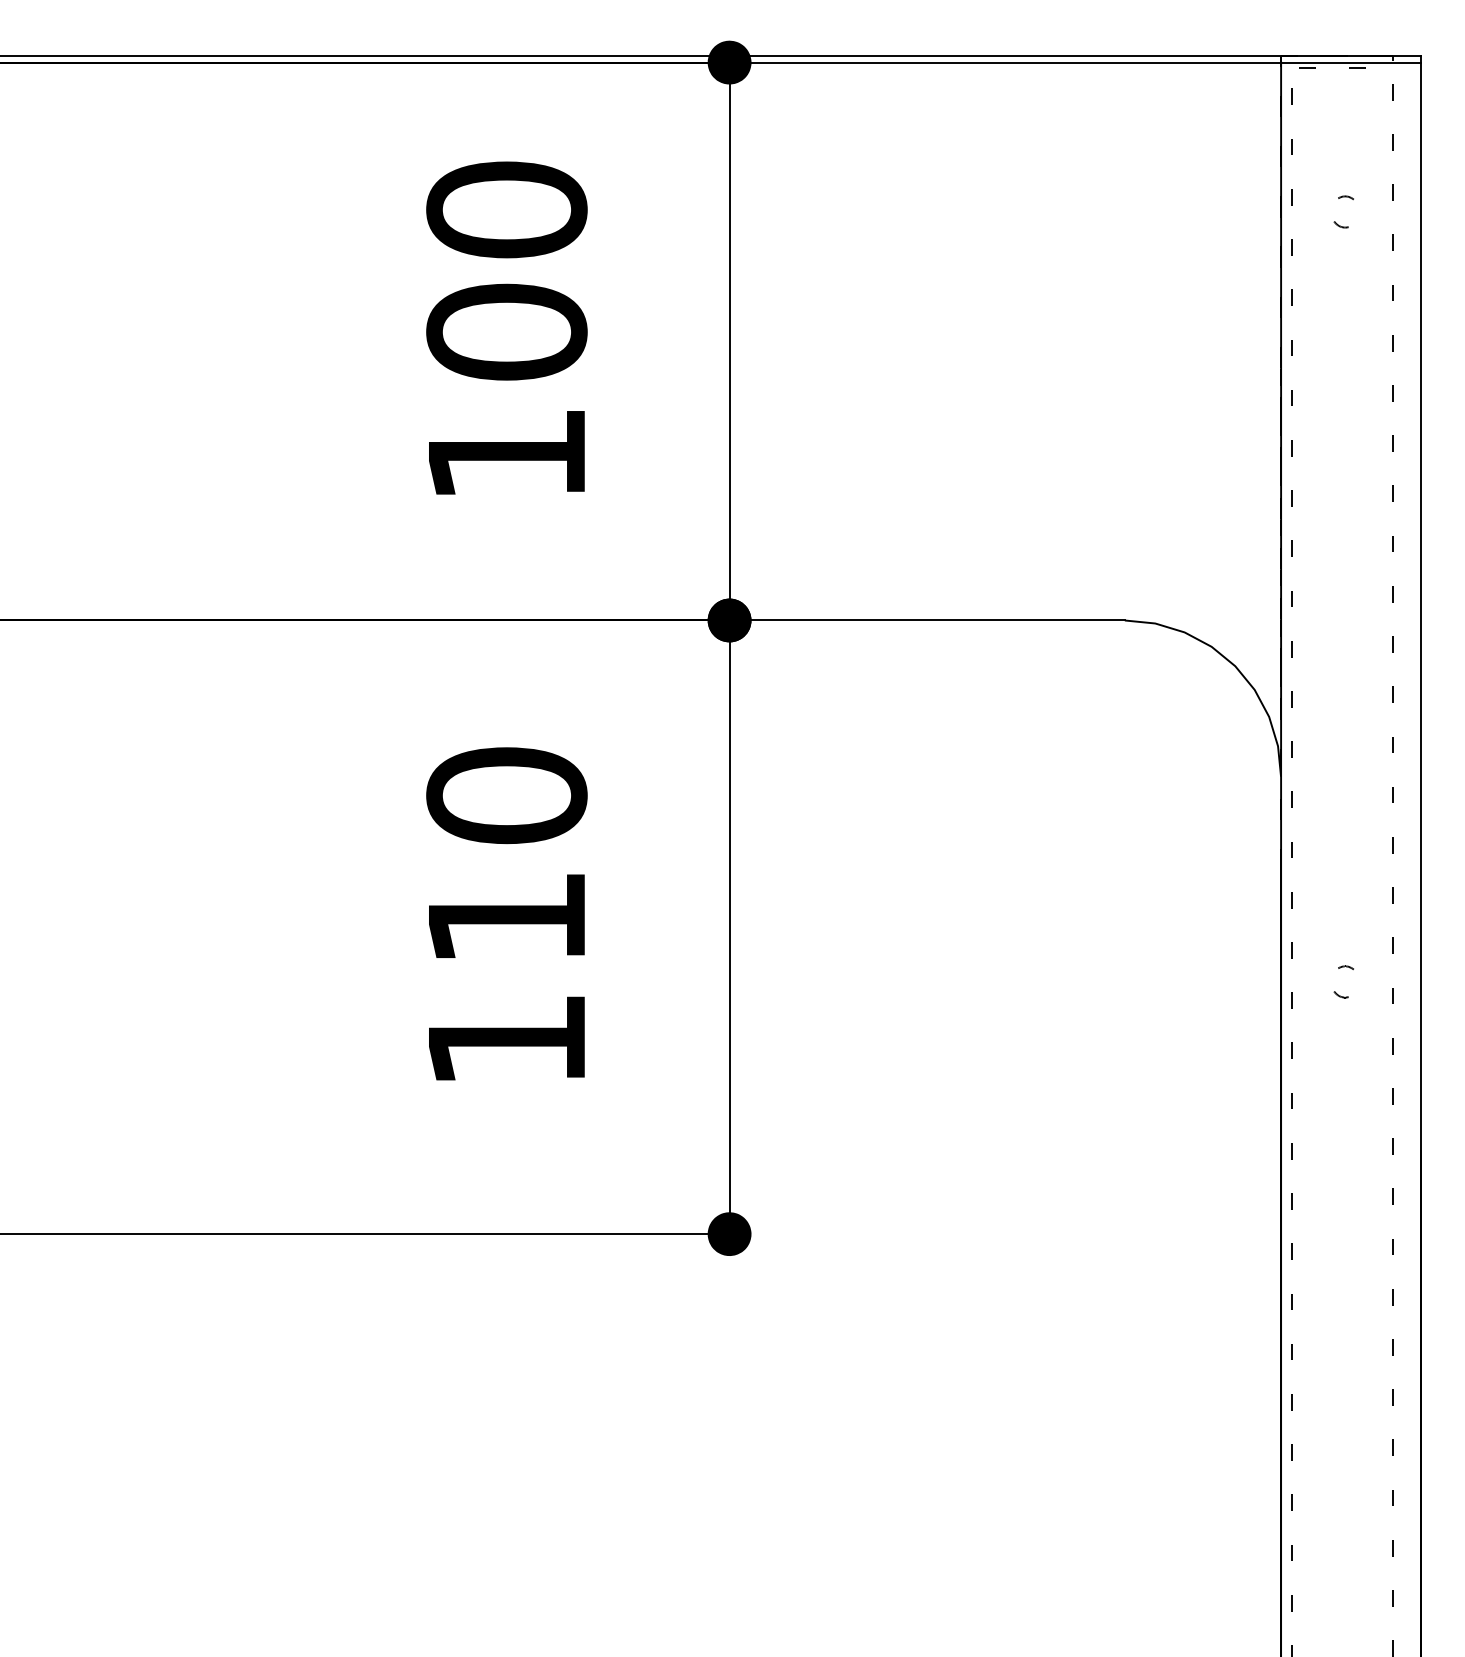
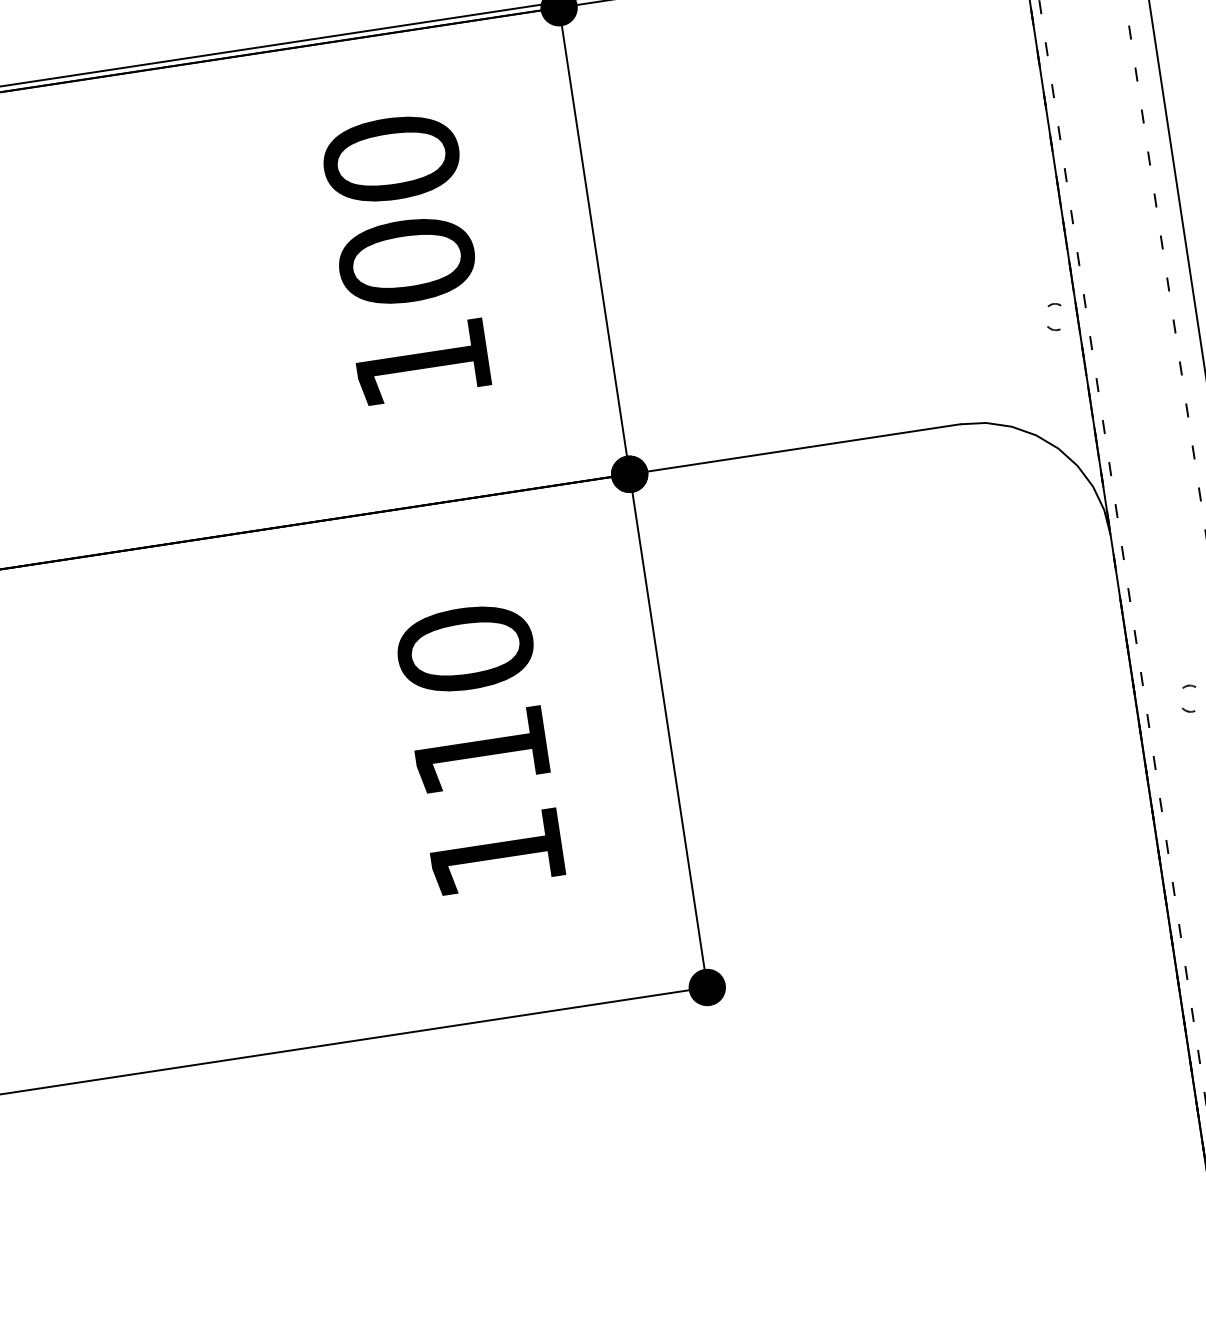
part: (1335, 221) -> (1048, 326), moved

